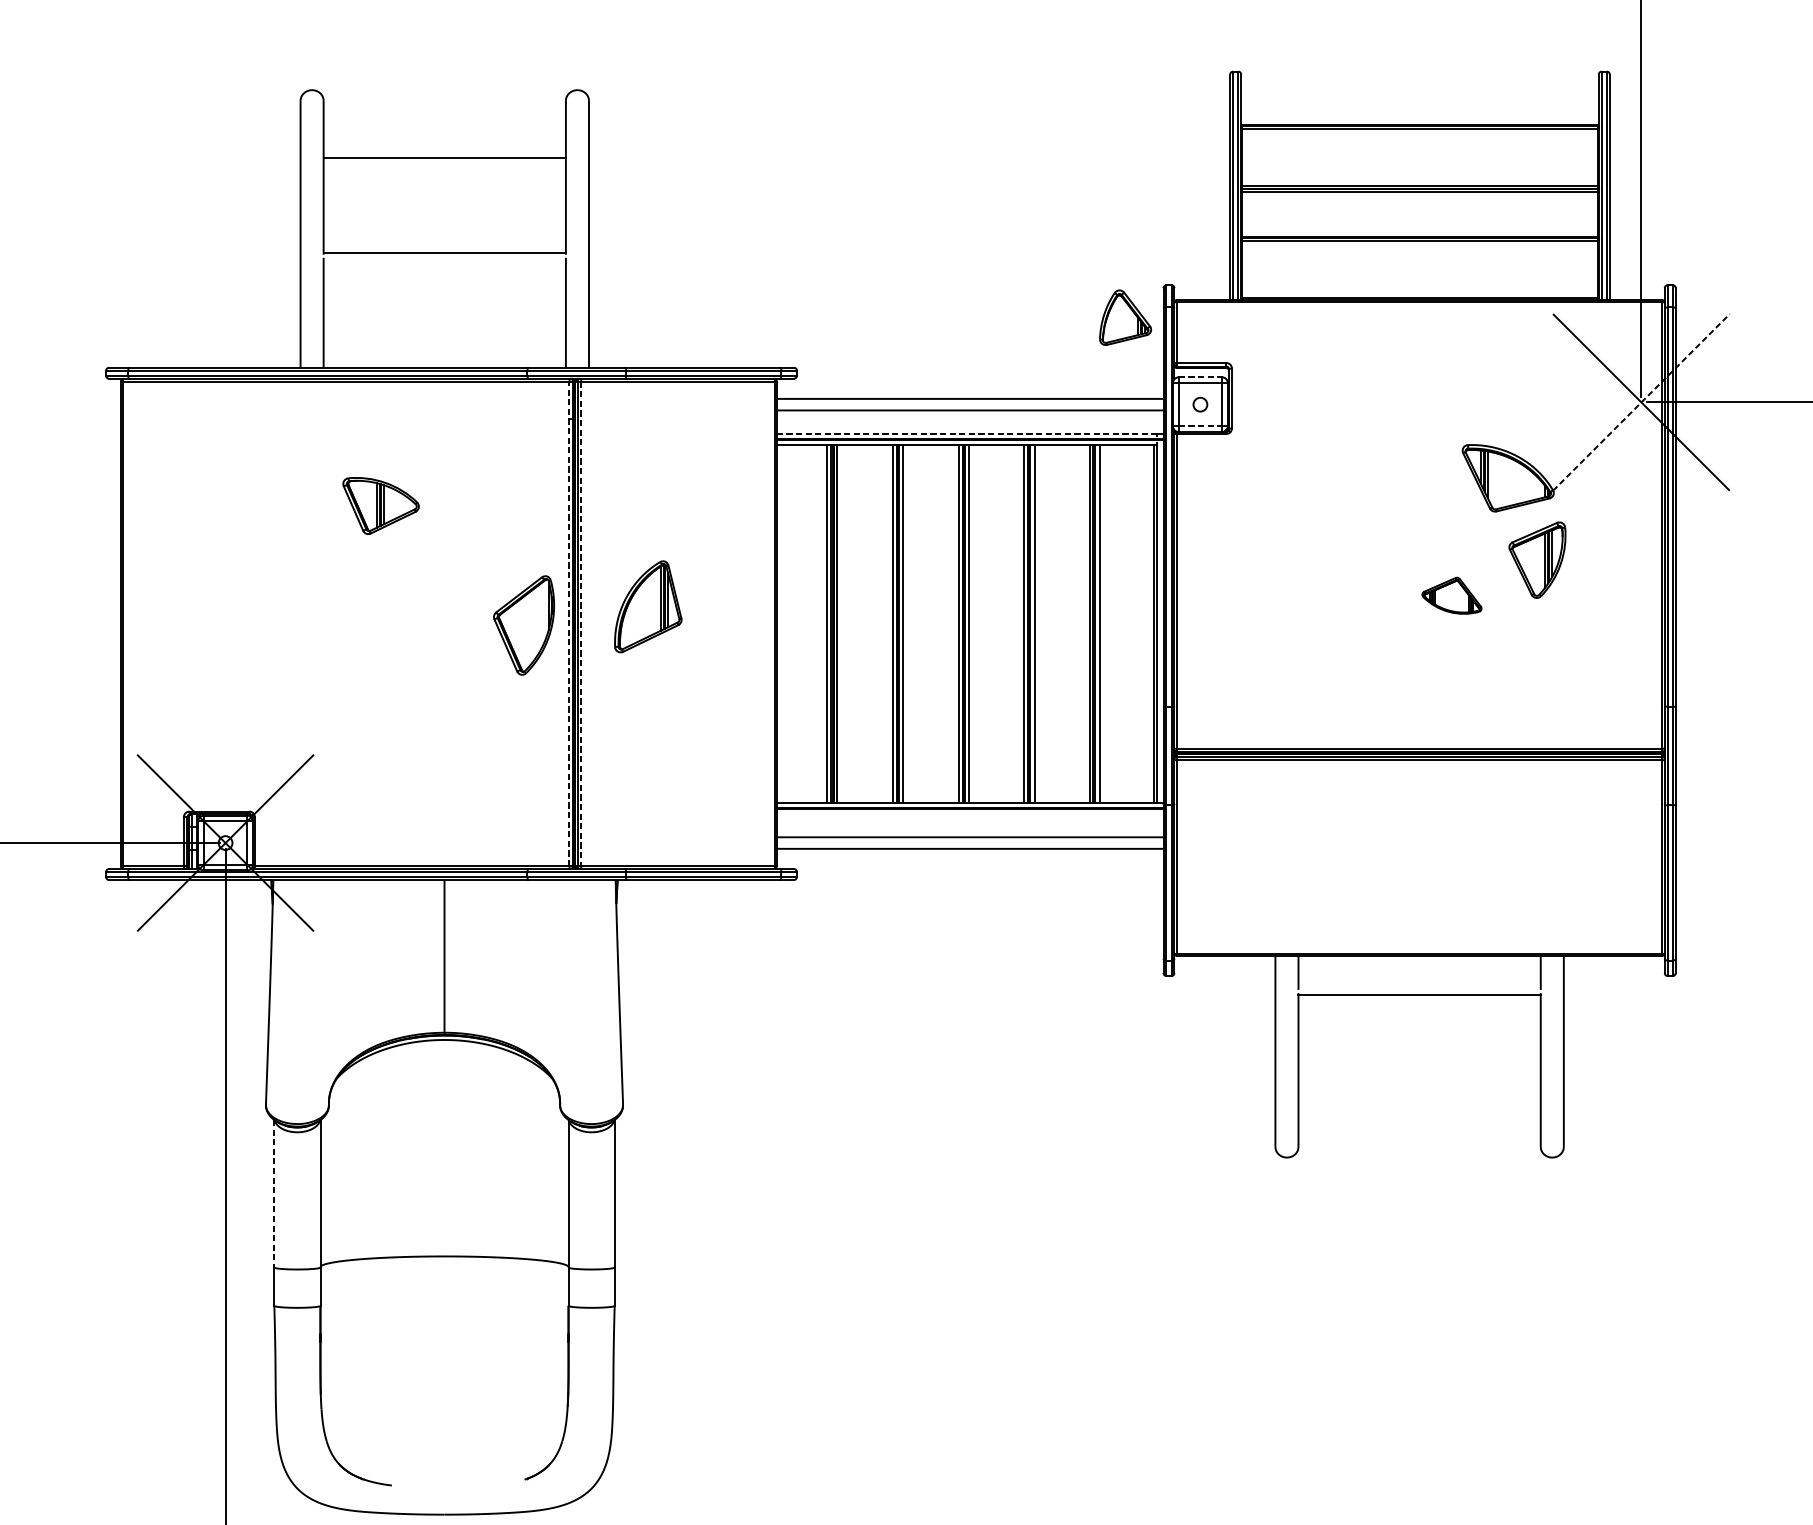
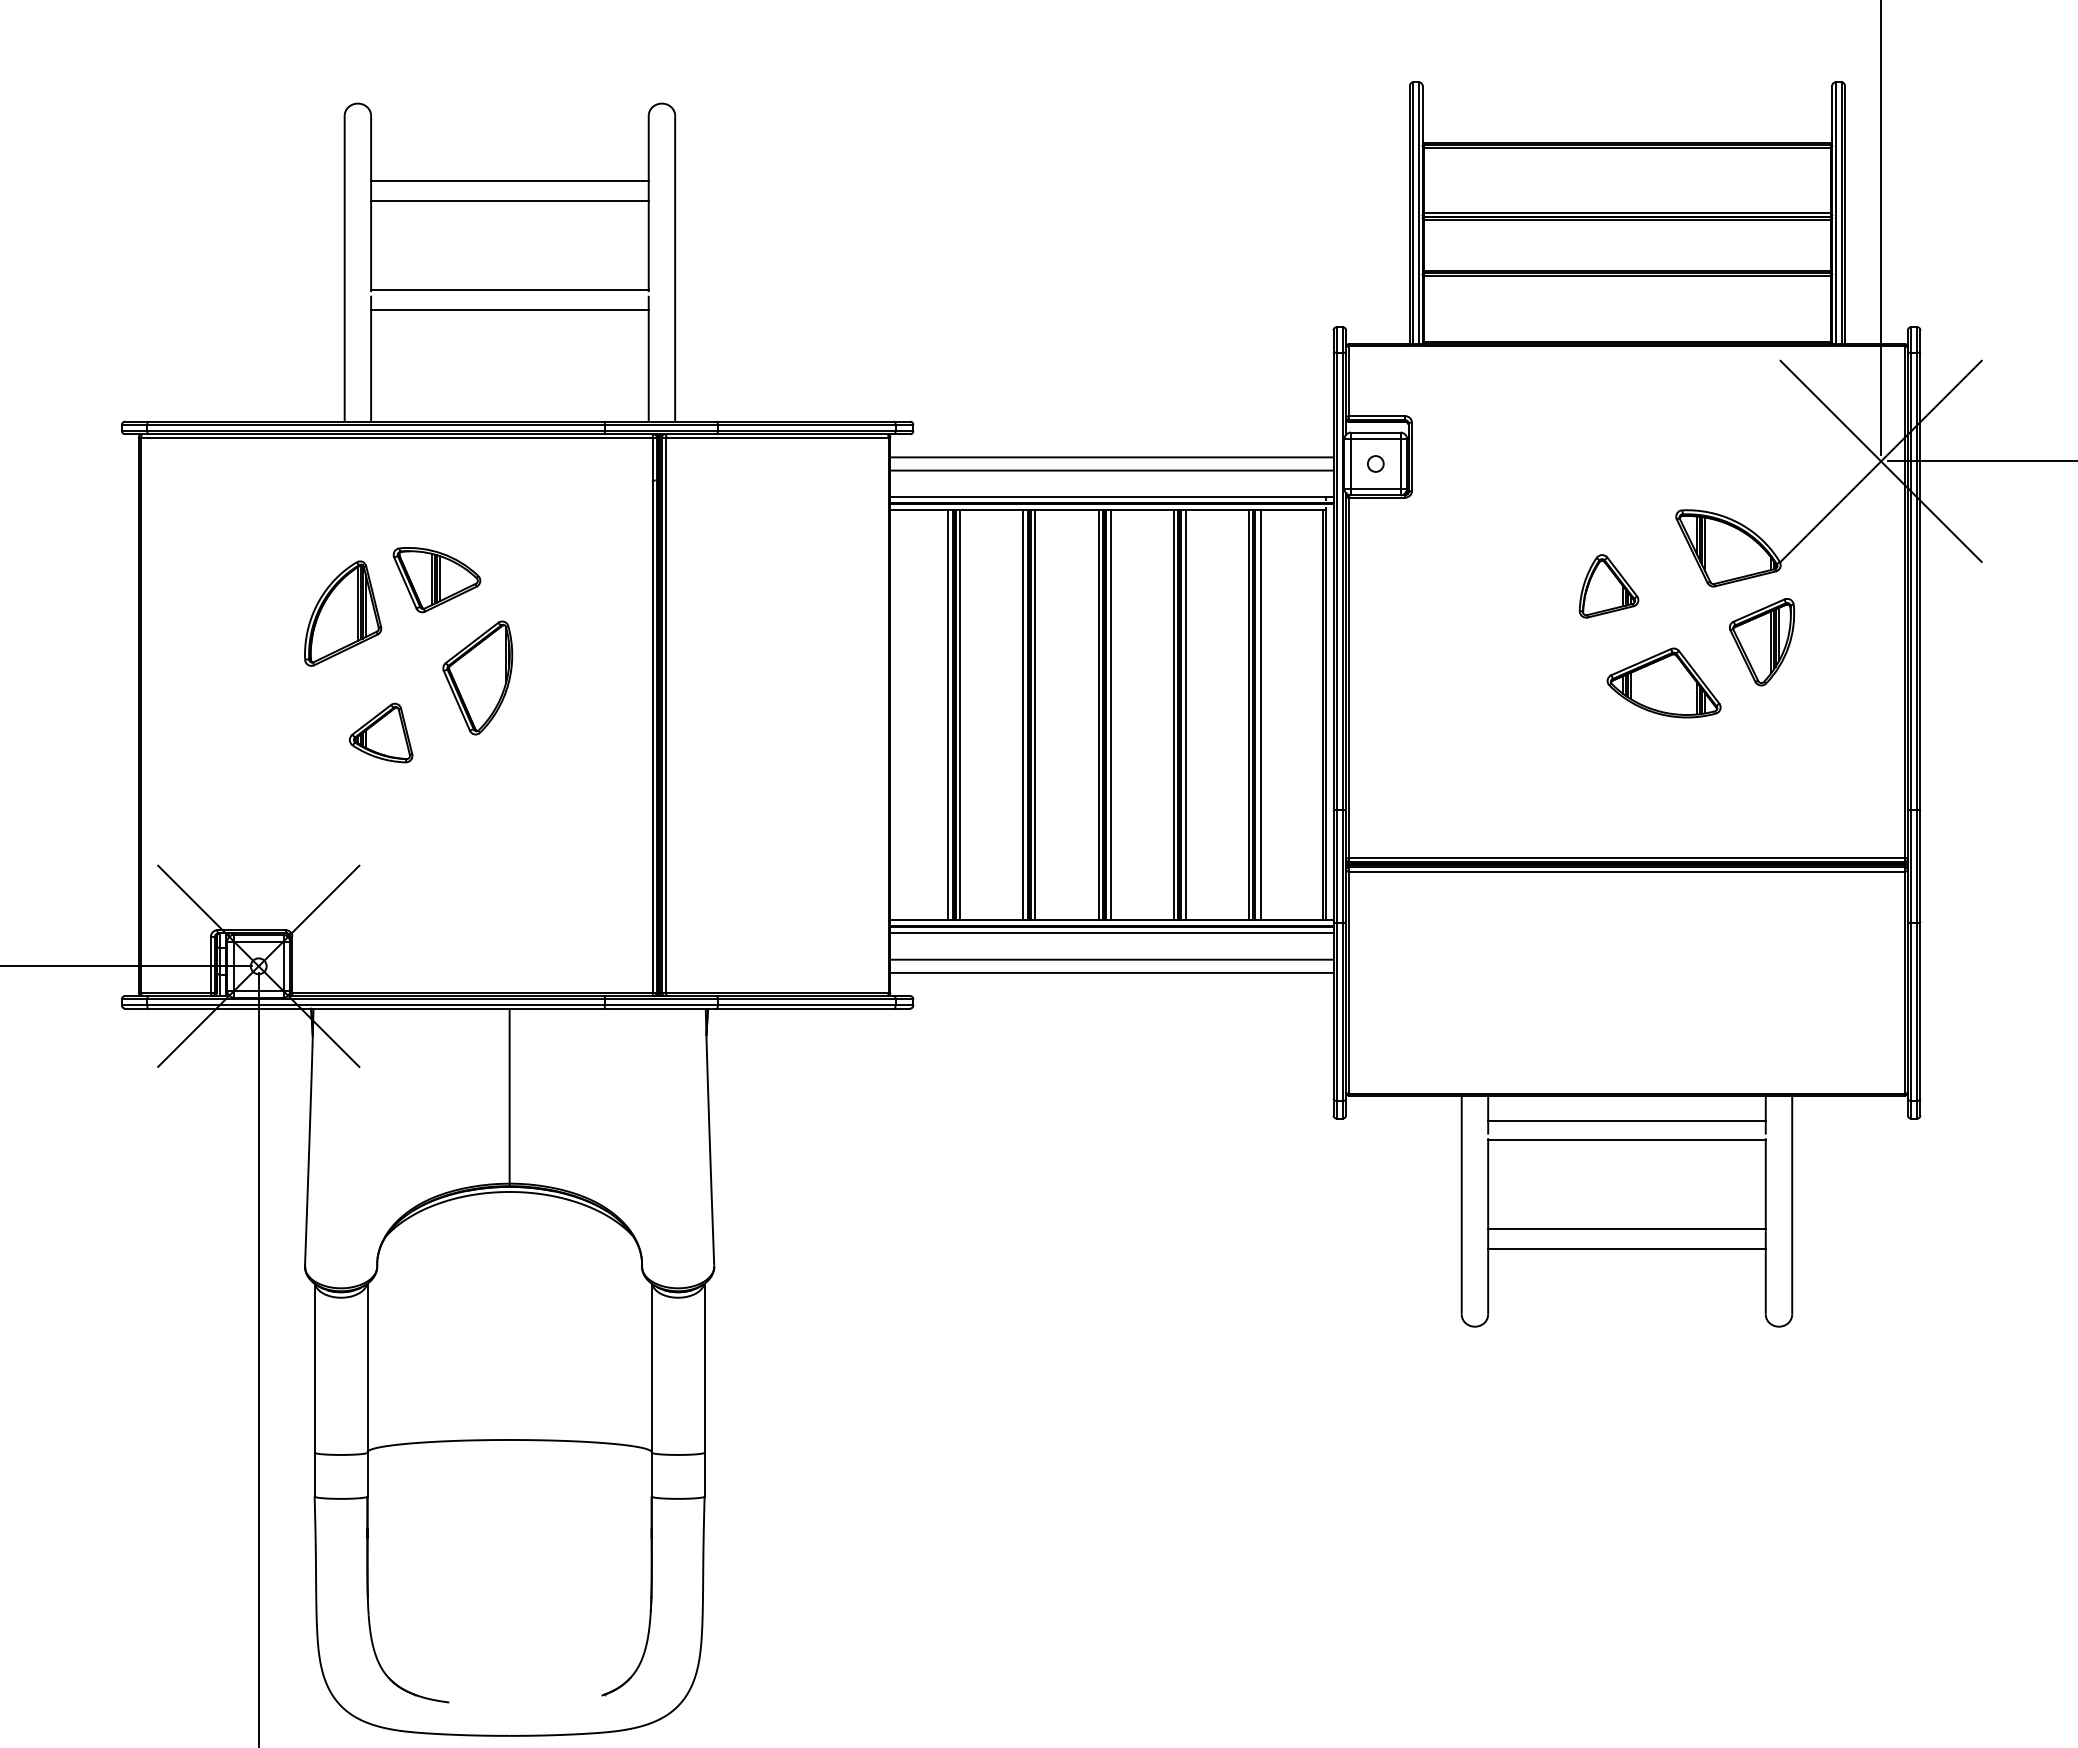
line: (444, 175) -> (509, 201), added
line: (444, 269) -> (509, 309), added
part: (1125, 317) -> (1608, 586), moved
line: (1200, 377) -> (1375, 432), dashed -> solid
line: (1641, 402) -> (1881, 461), dashed -> solid
line: (1200, 426) -> (1375, 488), dashed -> solid
line: (967, 433) -> (1108, 497), dashed -> solid
part: (1451, 595) -> (1663, 682), size x1.67
part: (648, 606) -> (343, 613), moved
line: (569, 624) -> (652, 715), dashed -> solid
line: (581, 624) -> (666, 715), dashed -> solid
part: (523, 625) -> (477, 677), moved
part: (332, 639) -> (381, 732), added
line: (969, 814) -> (1111, 933), added
line: (1419, 977) -> (1626, 1120), added
line: (1419, 1072) -> (1626, 1229), added
line: (1419, 1089) -> (1626, 1248), added
line: (274, 1194) -> (314, 1368), dashed -> solid

